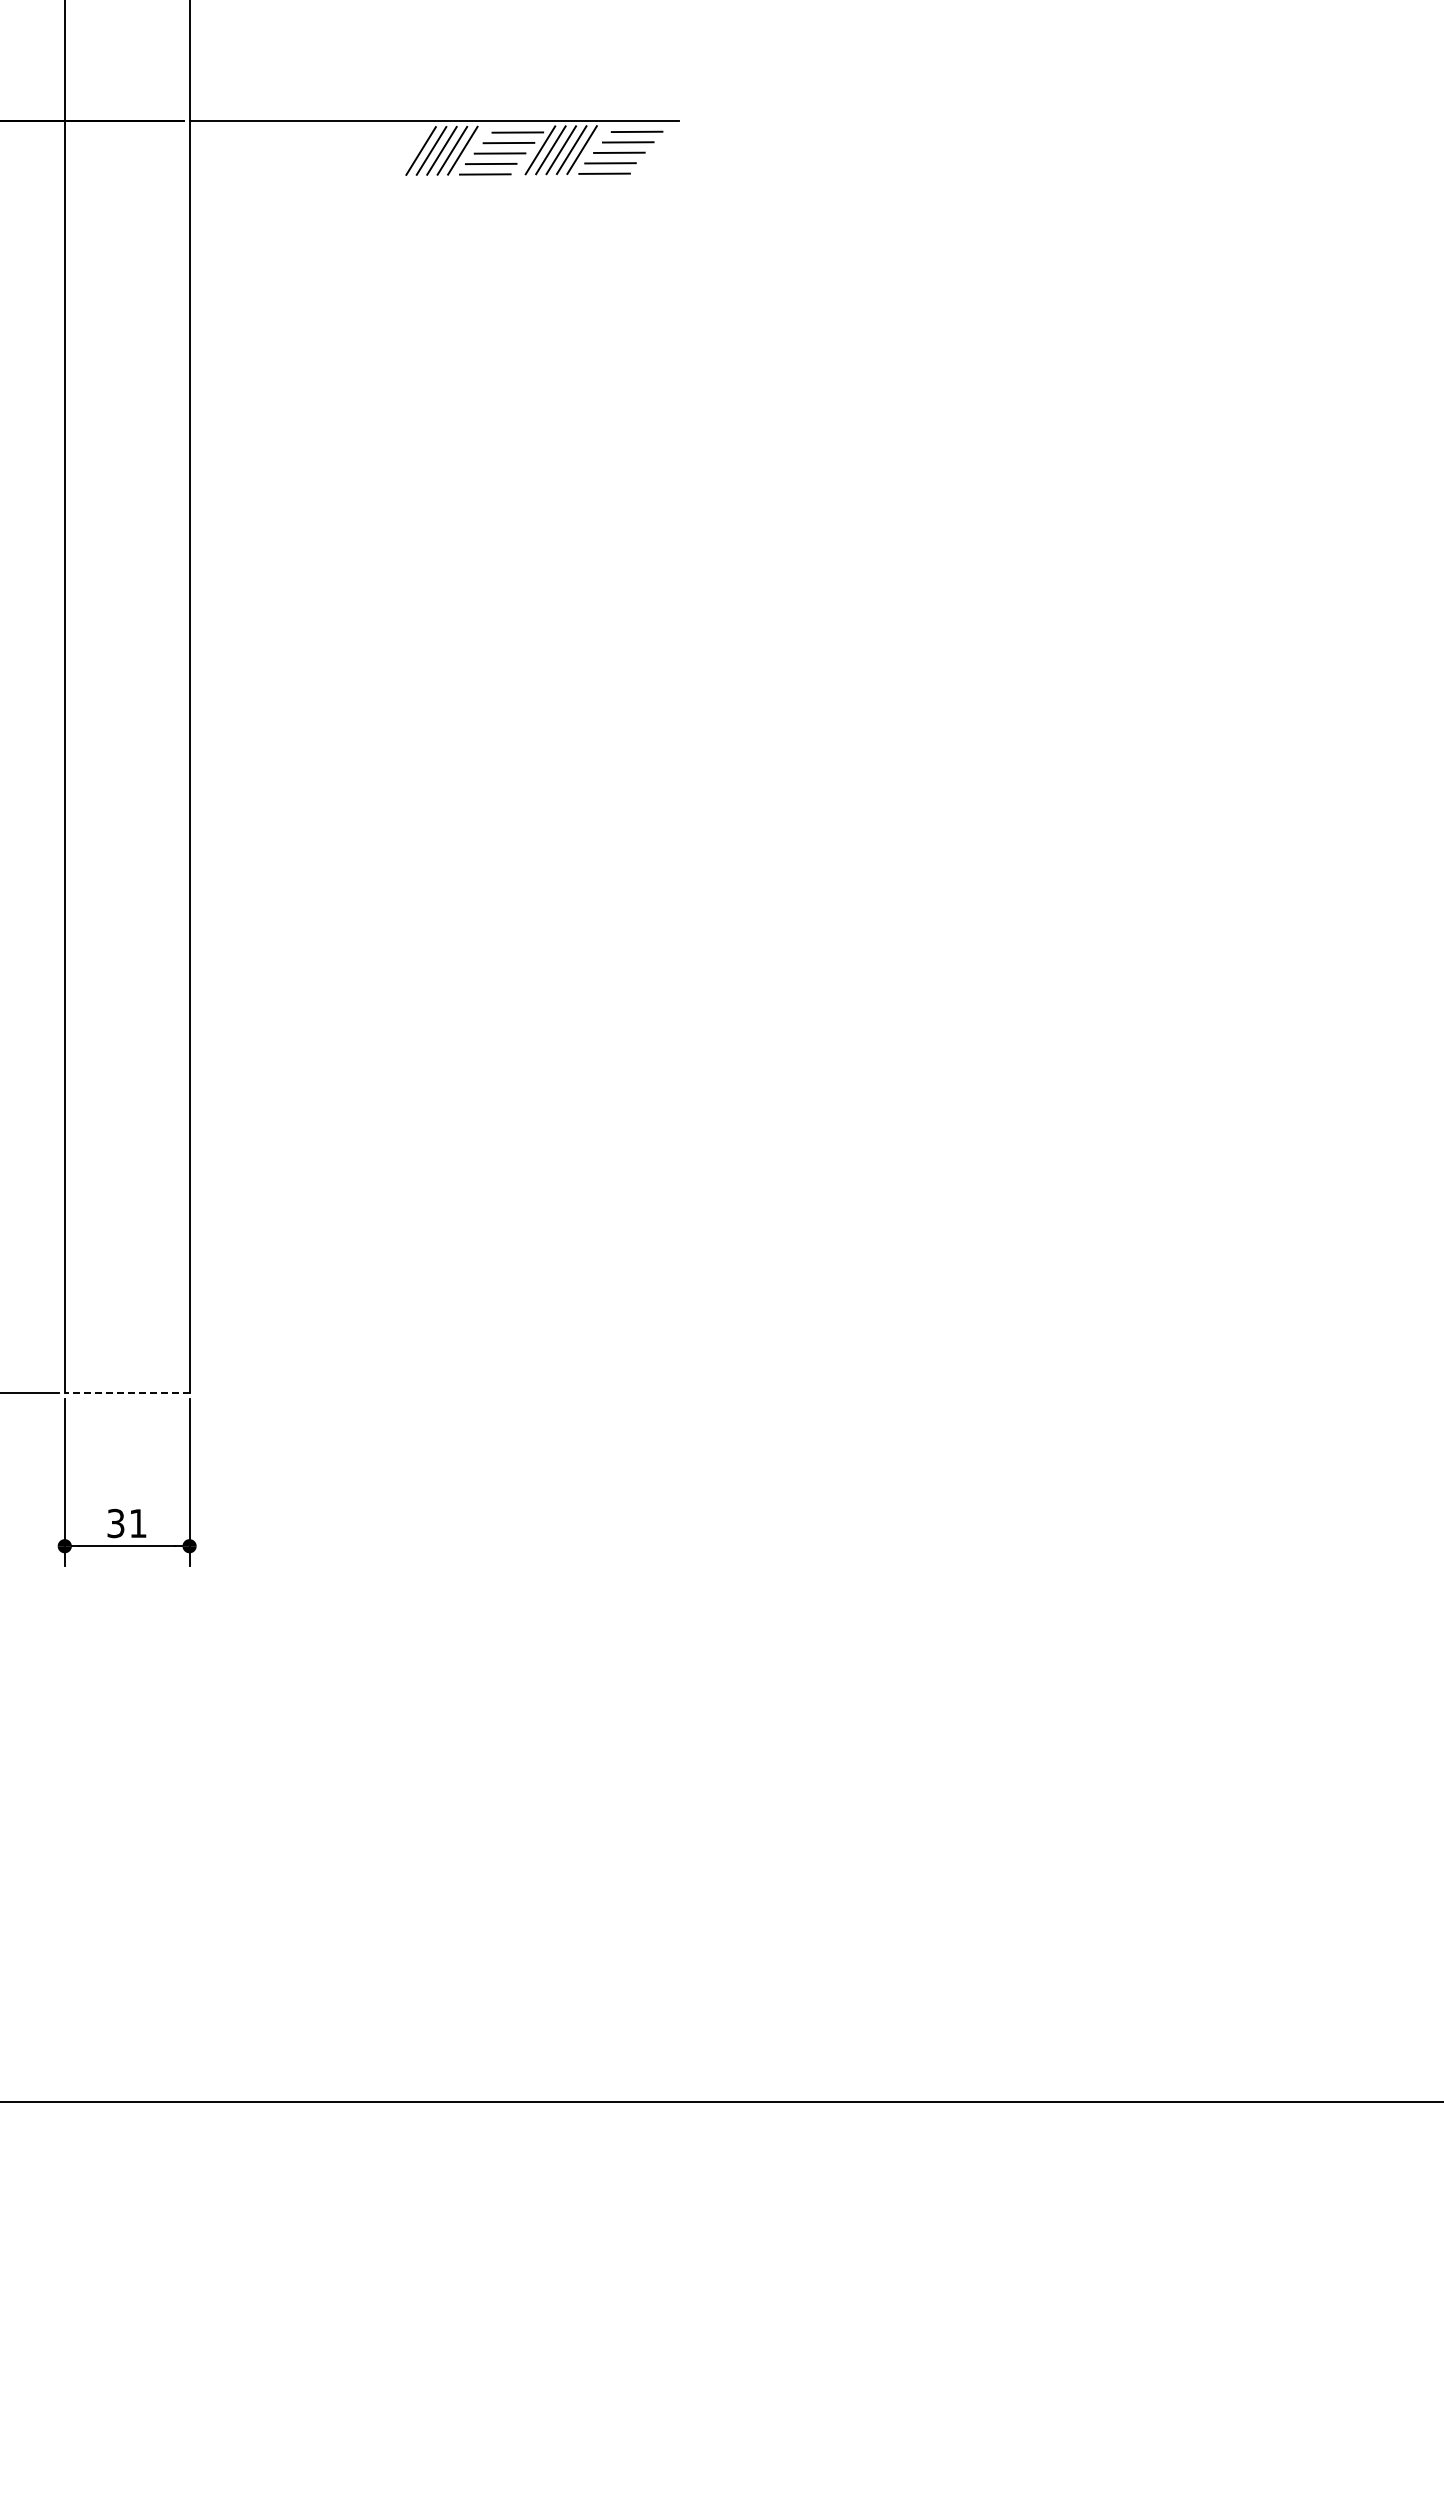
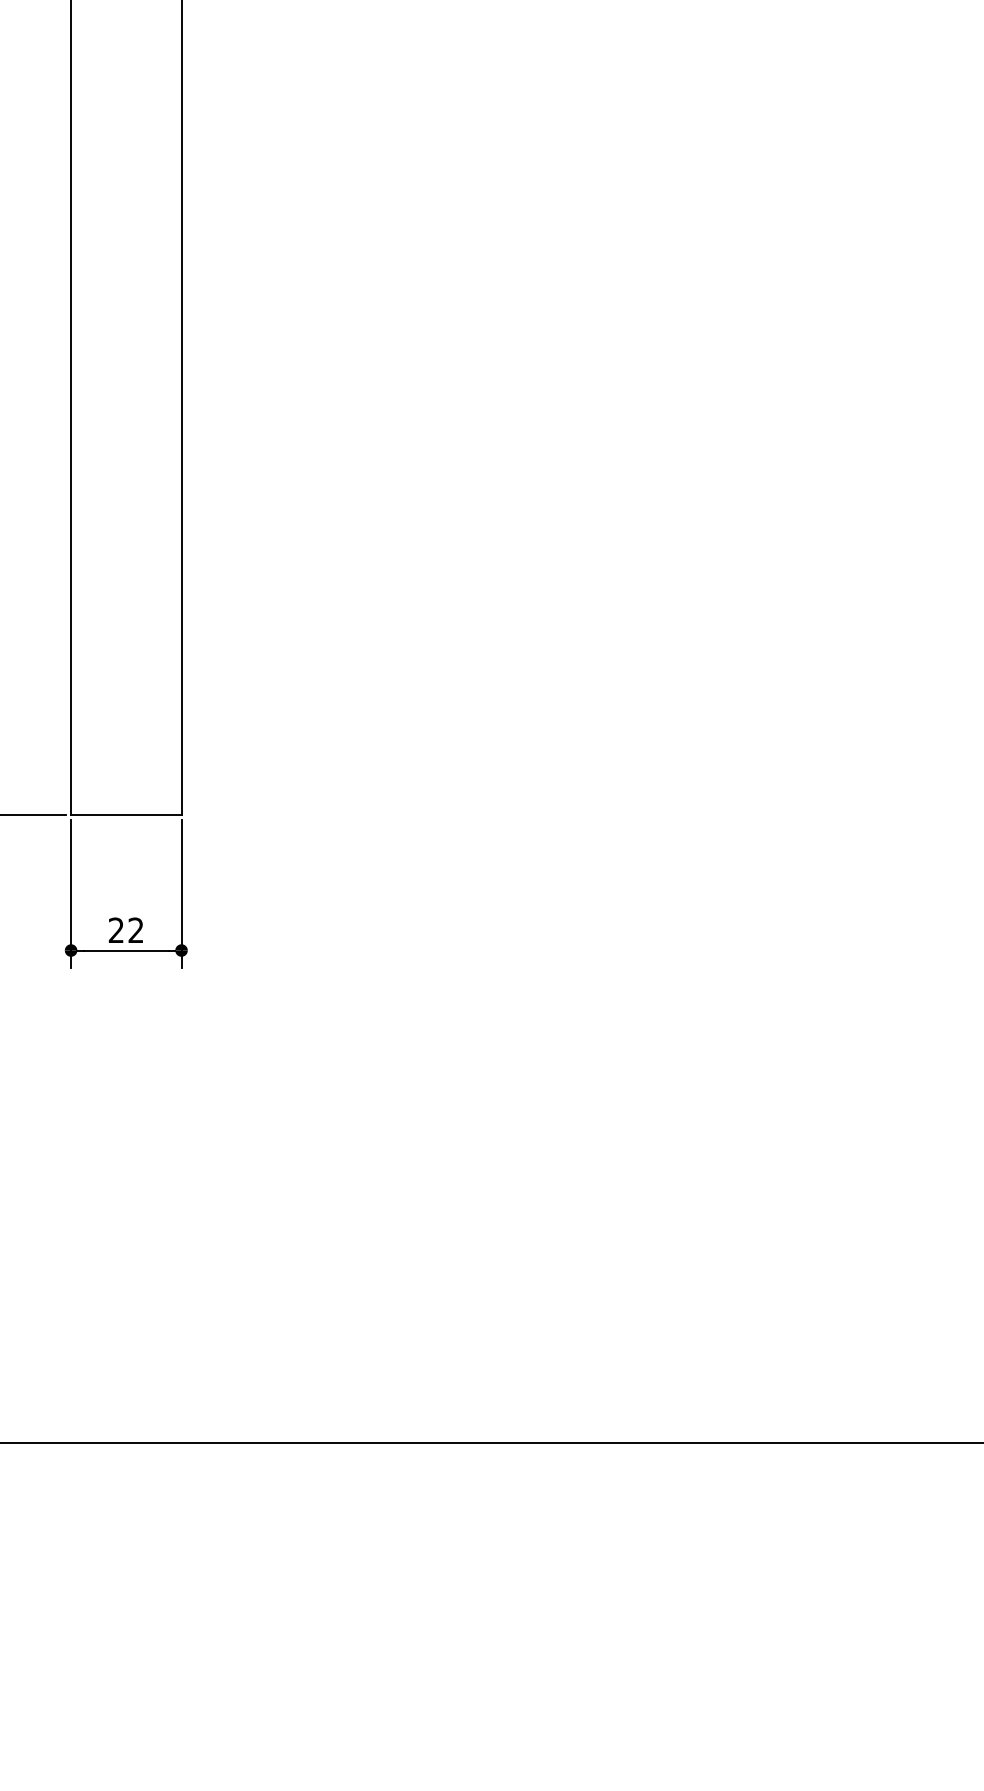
line: (126, 1393) -> (125, 815), dashed -> solid
text: (126, 1523) -> (125, 930), 31 -> 22

